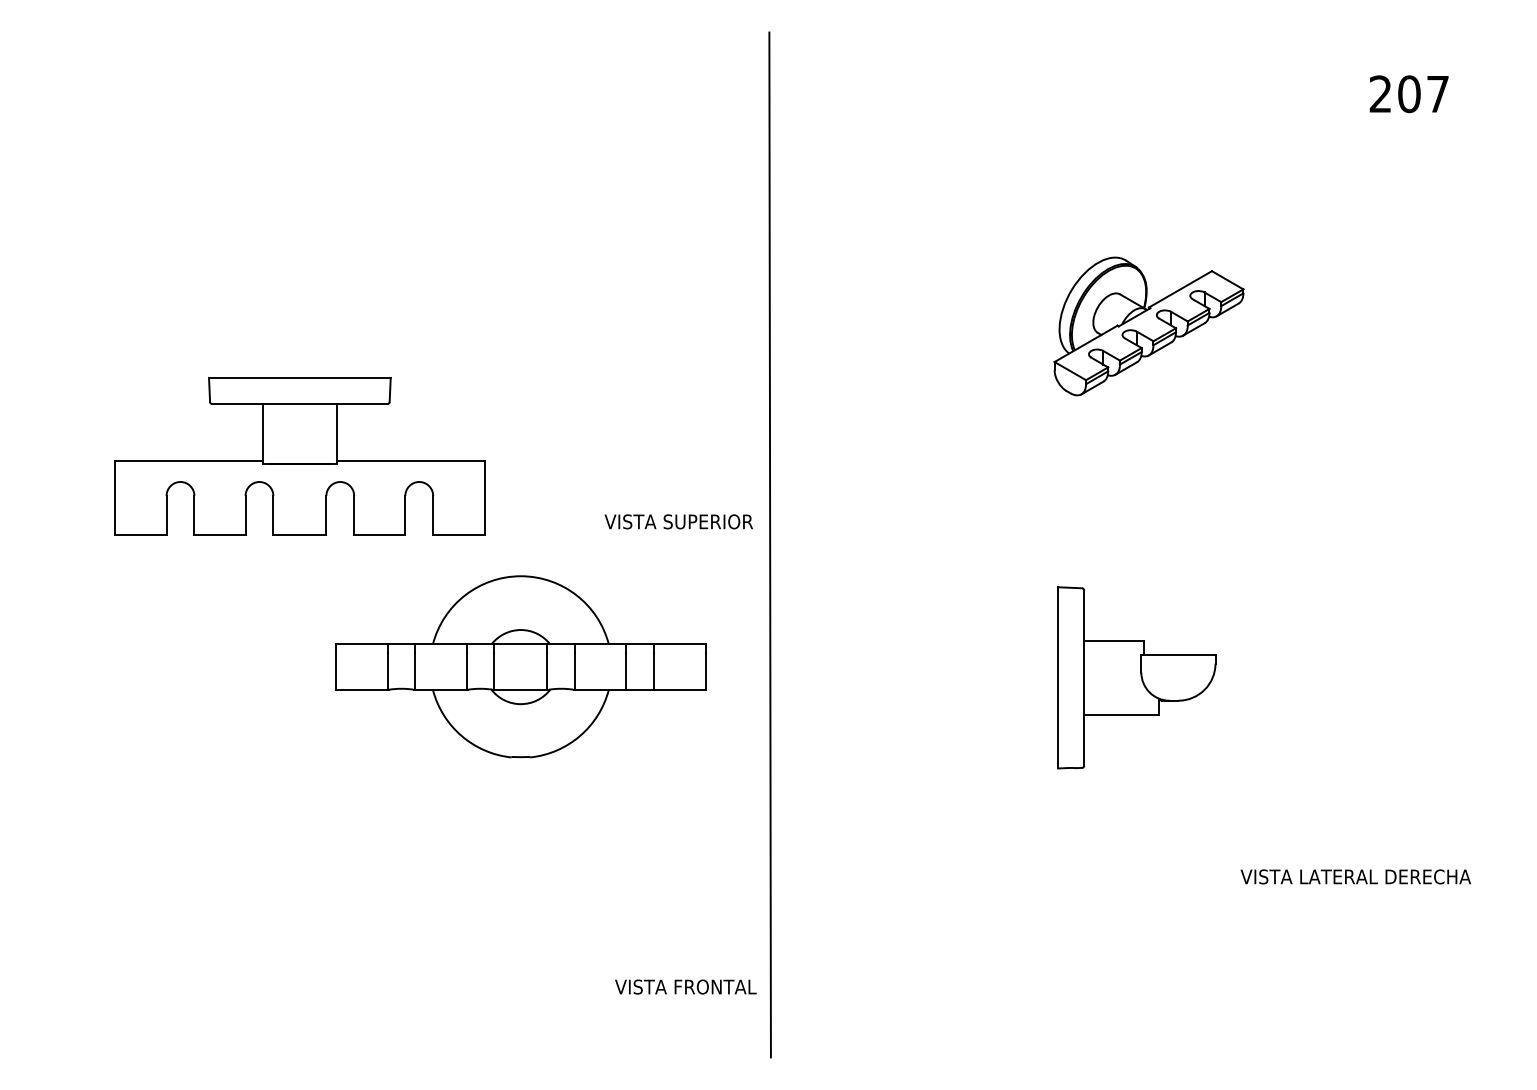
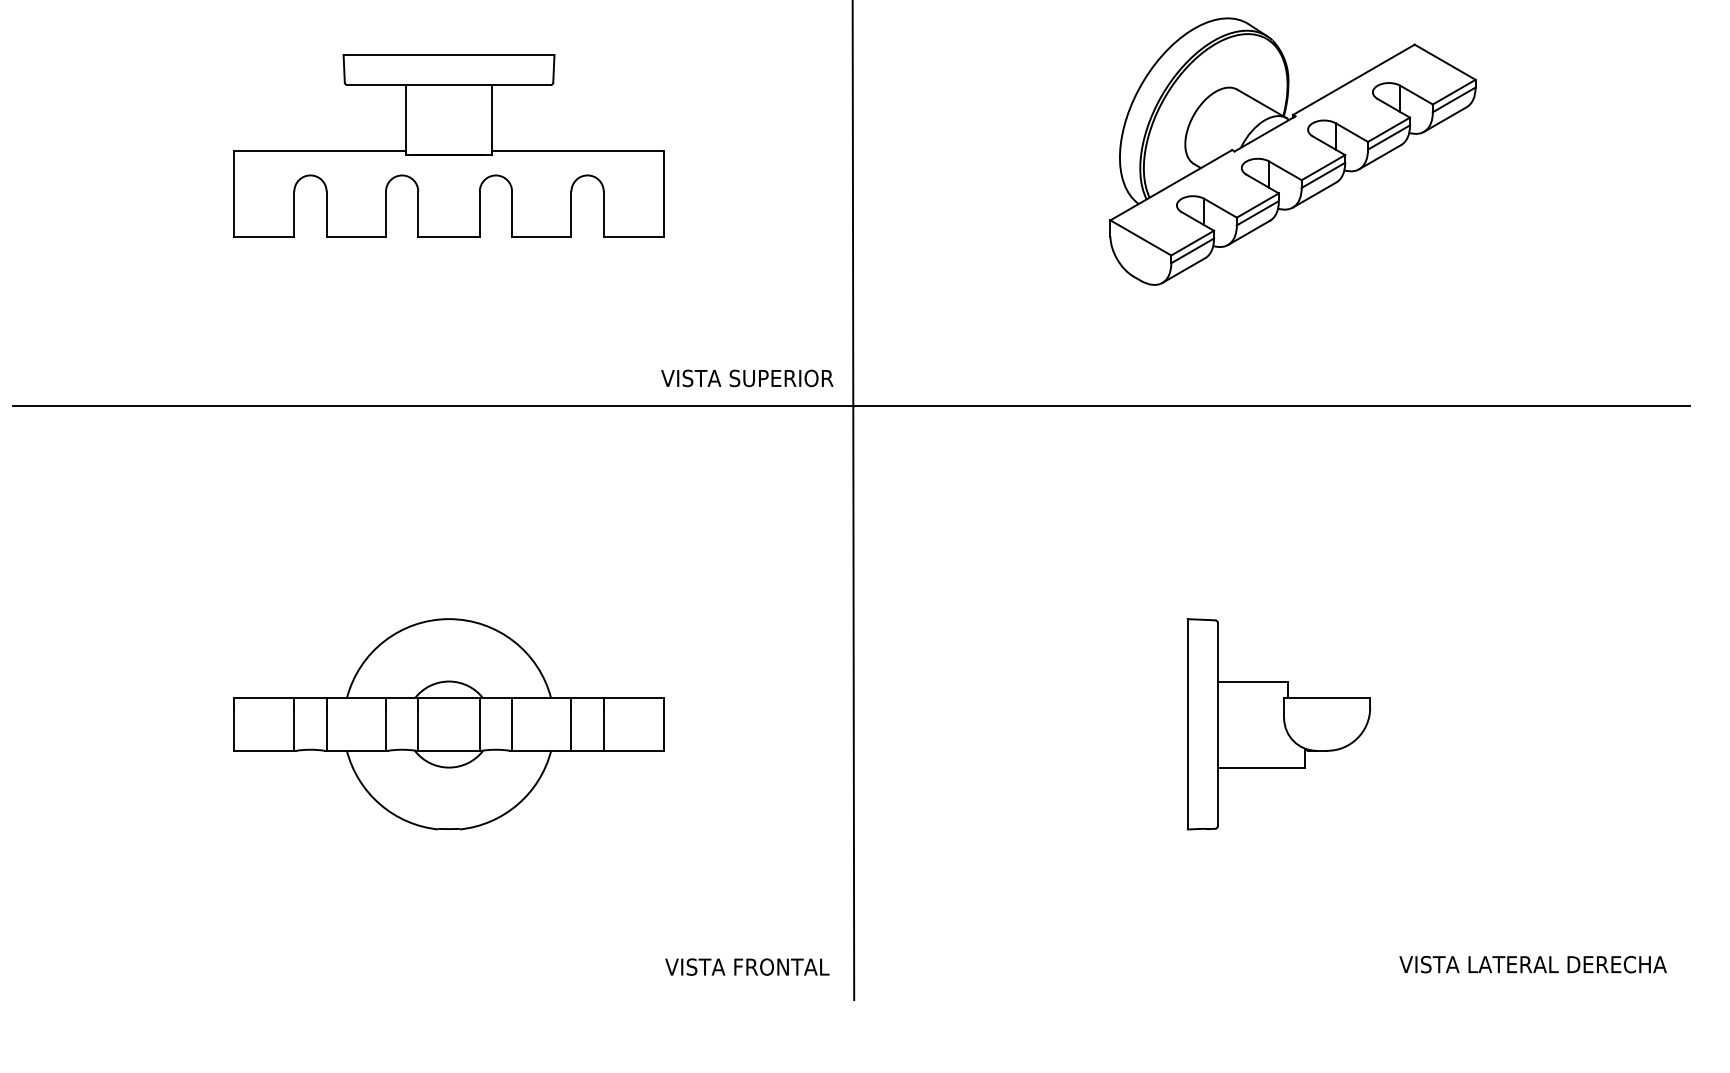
part: (1148, 326) -> (1292, 151), size x1.67
part: (299, 456) -> (448, 145), moved
line: (768, 545) -> (851, 405), added
part: (520, 666) -> (448, 723), moved
part: (1136, 677) -> (1278, 723), moved
text: (1355, 876) -> (1532, 964), moved
text: (685, 986) -> (746, 966), moved

